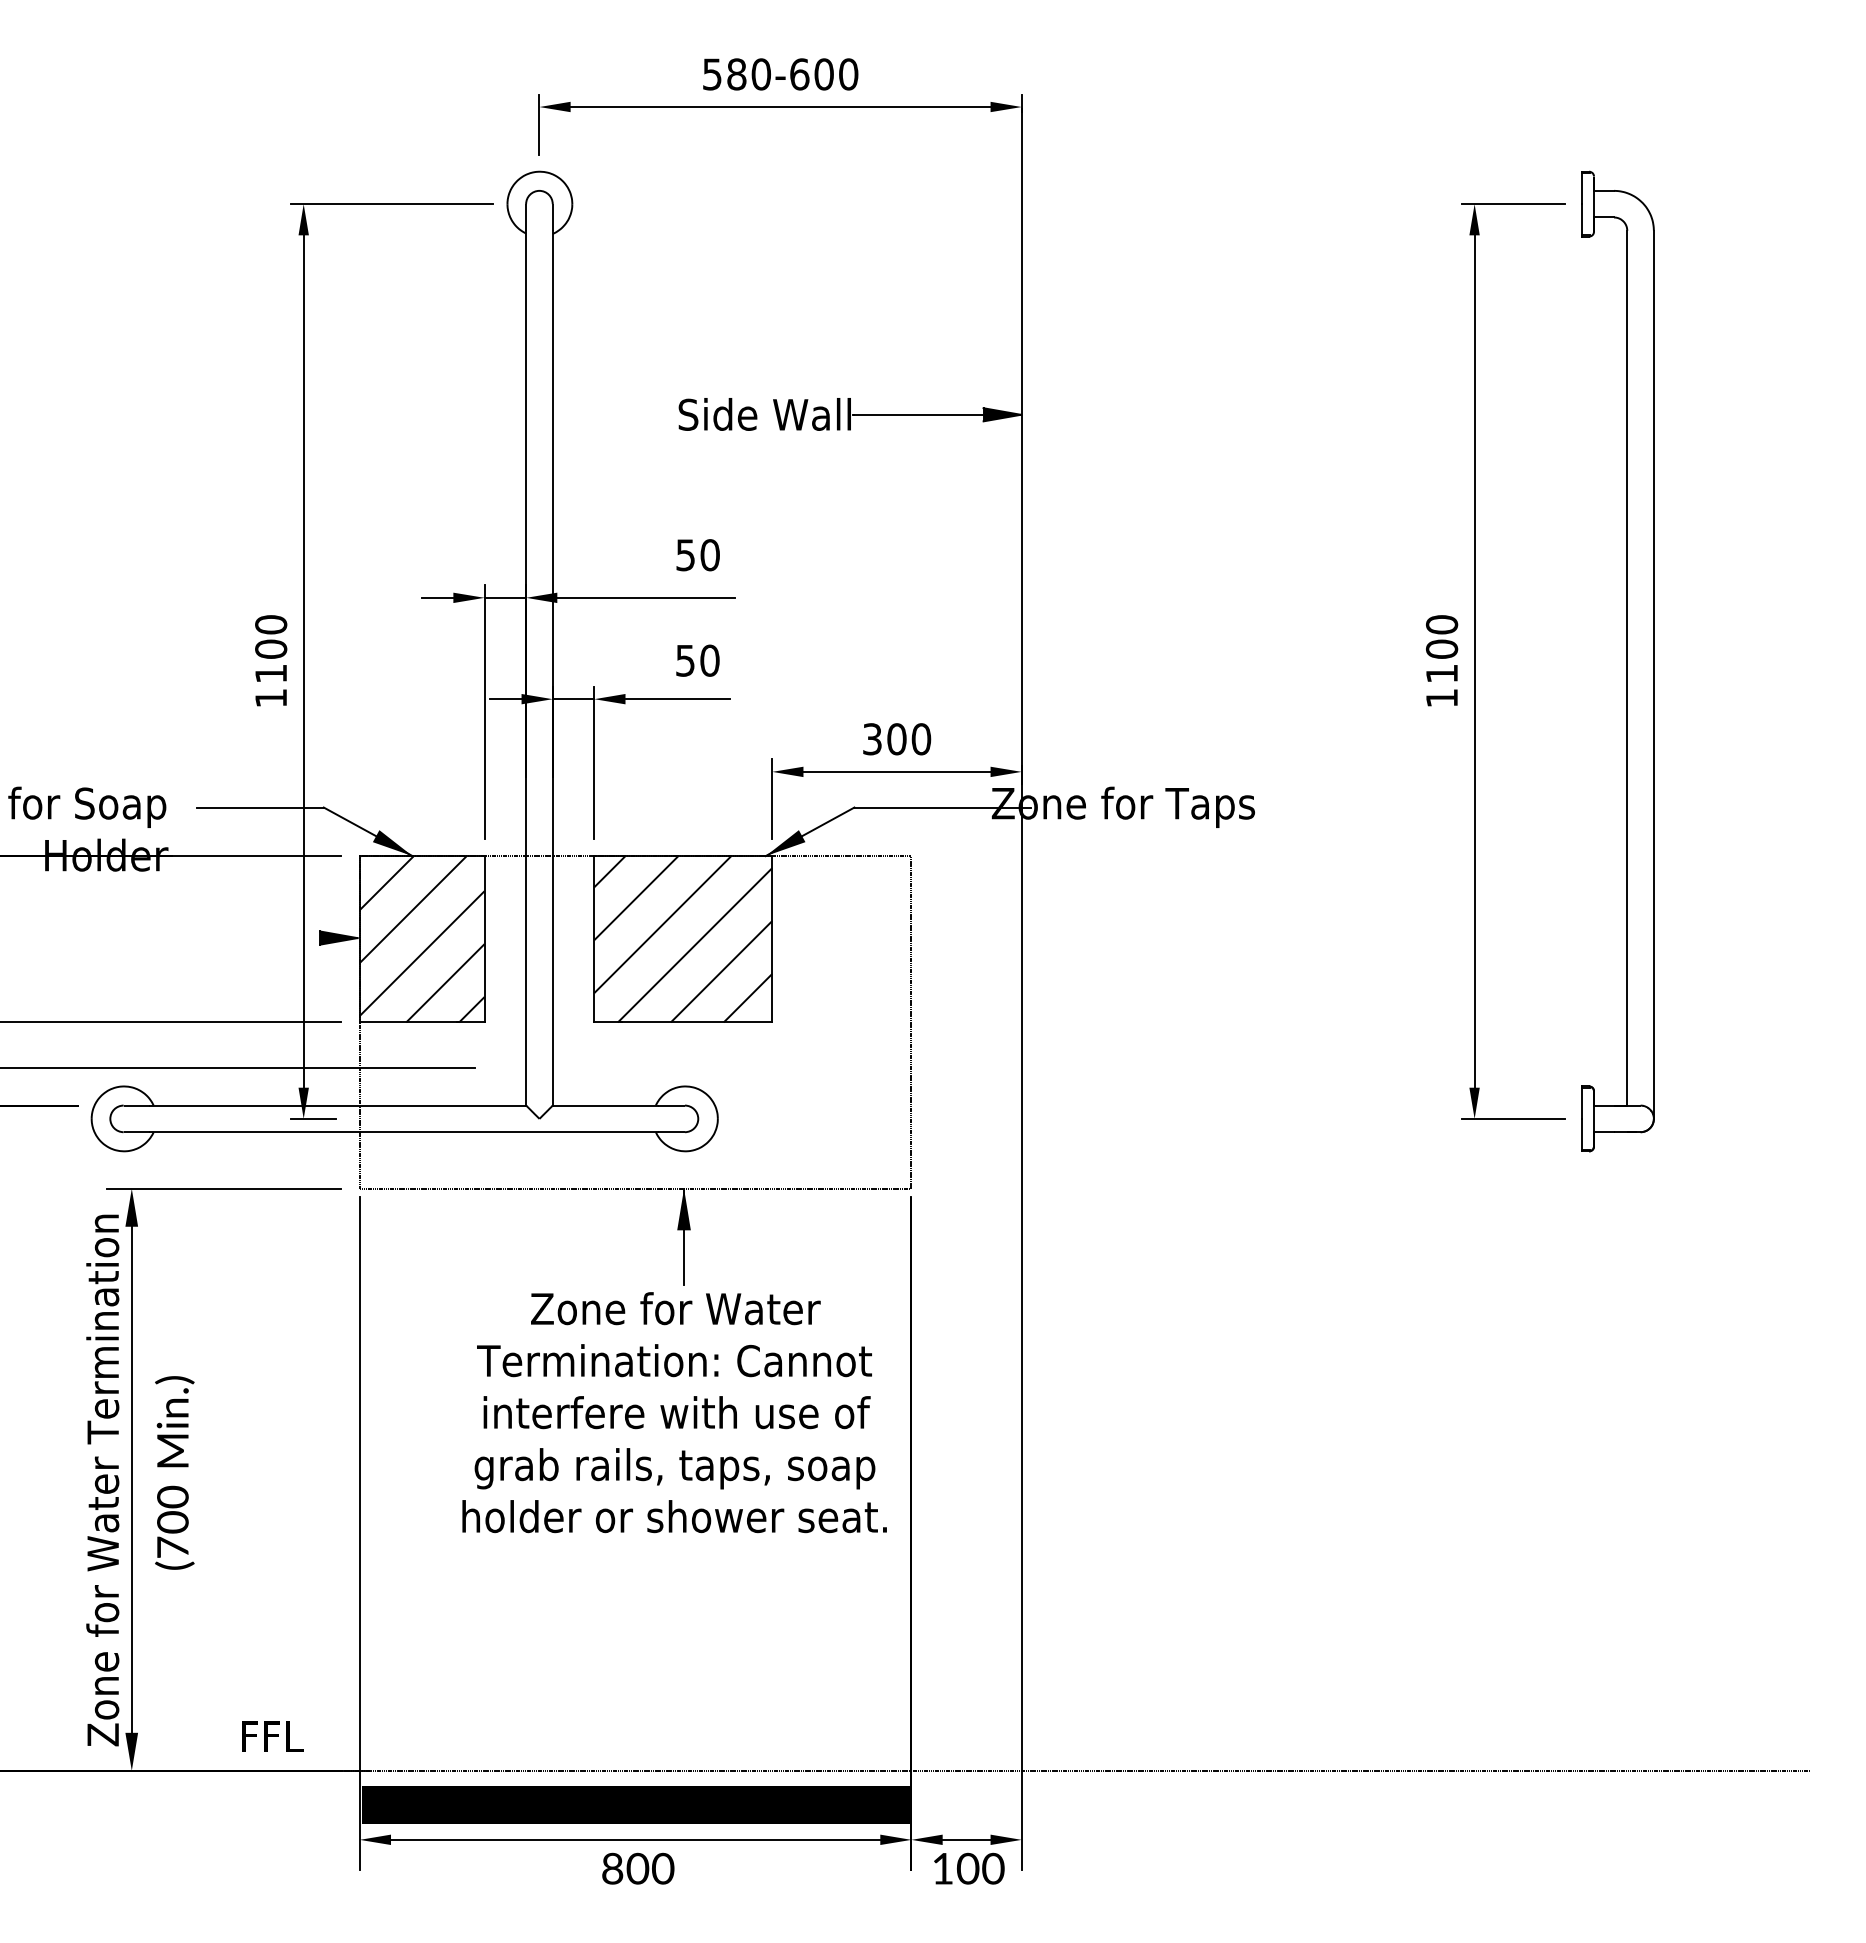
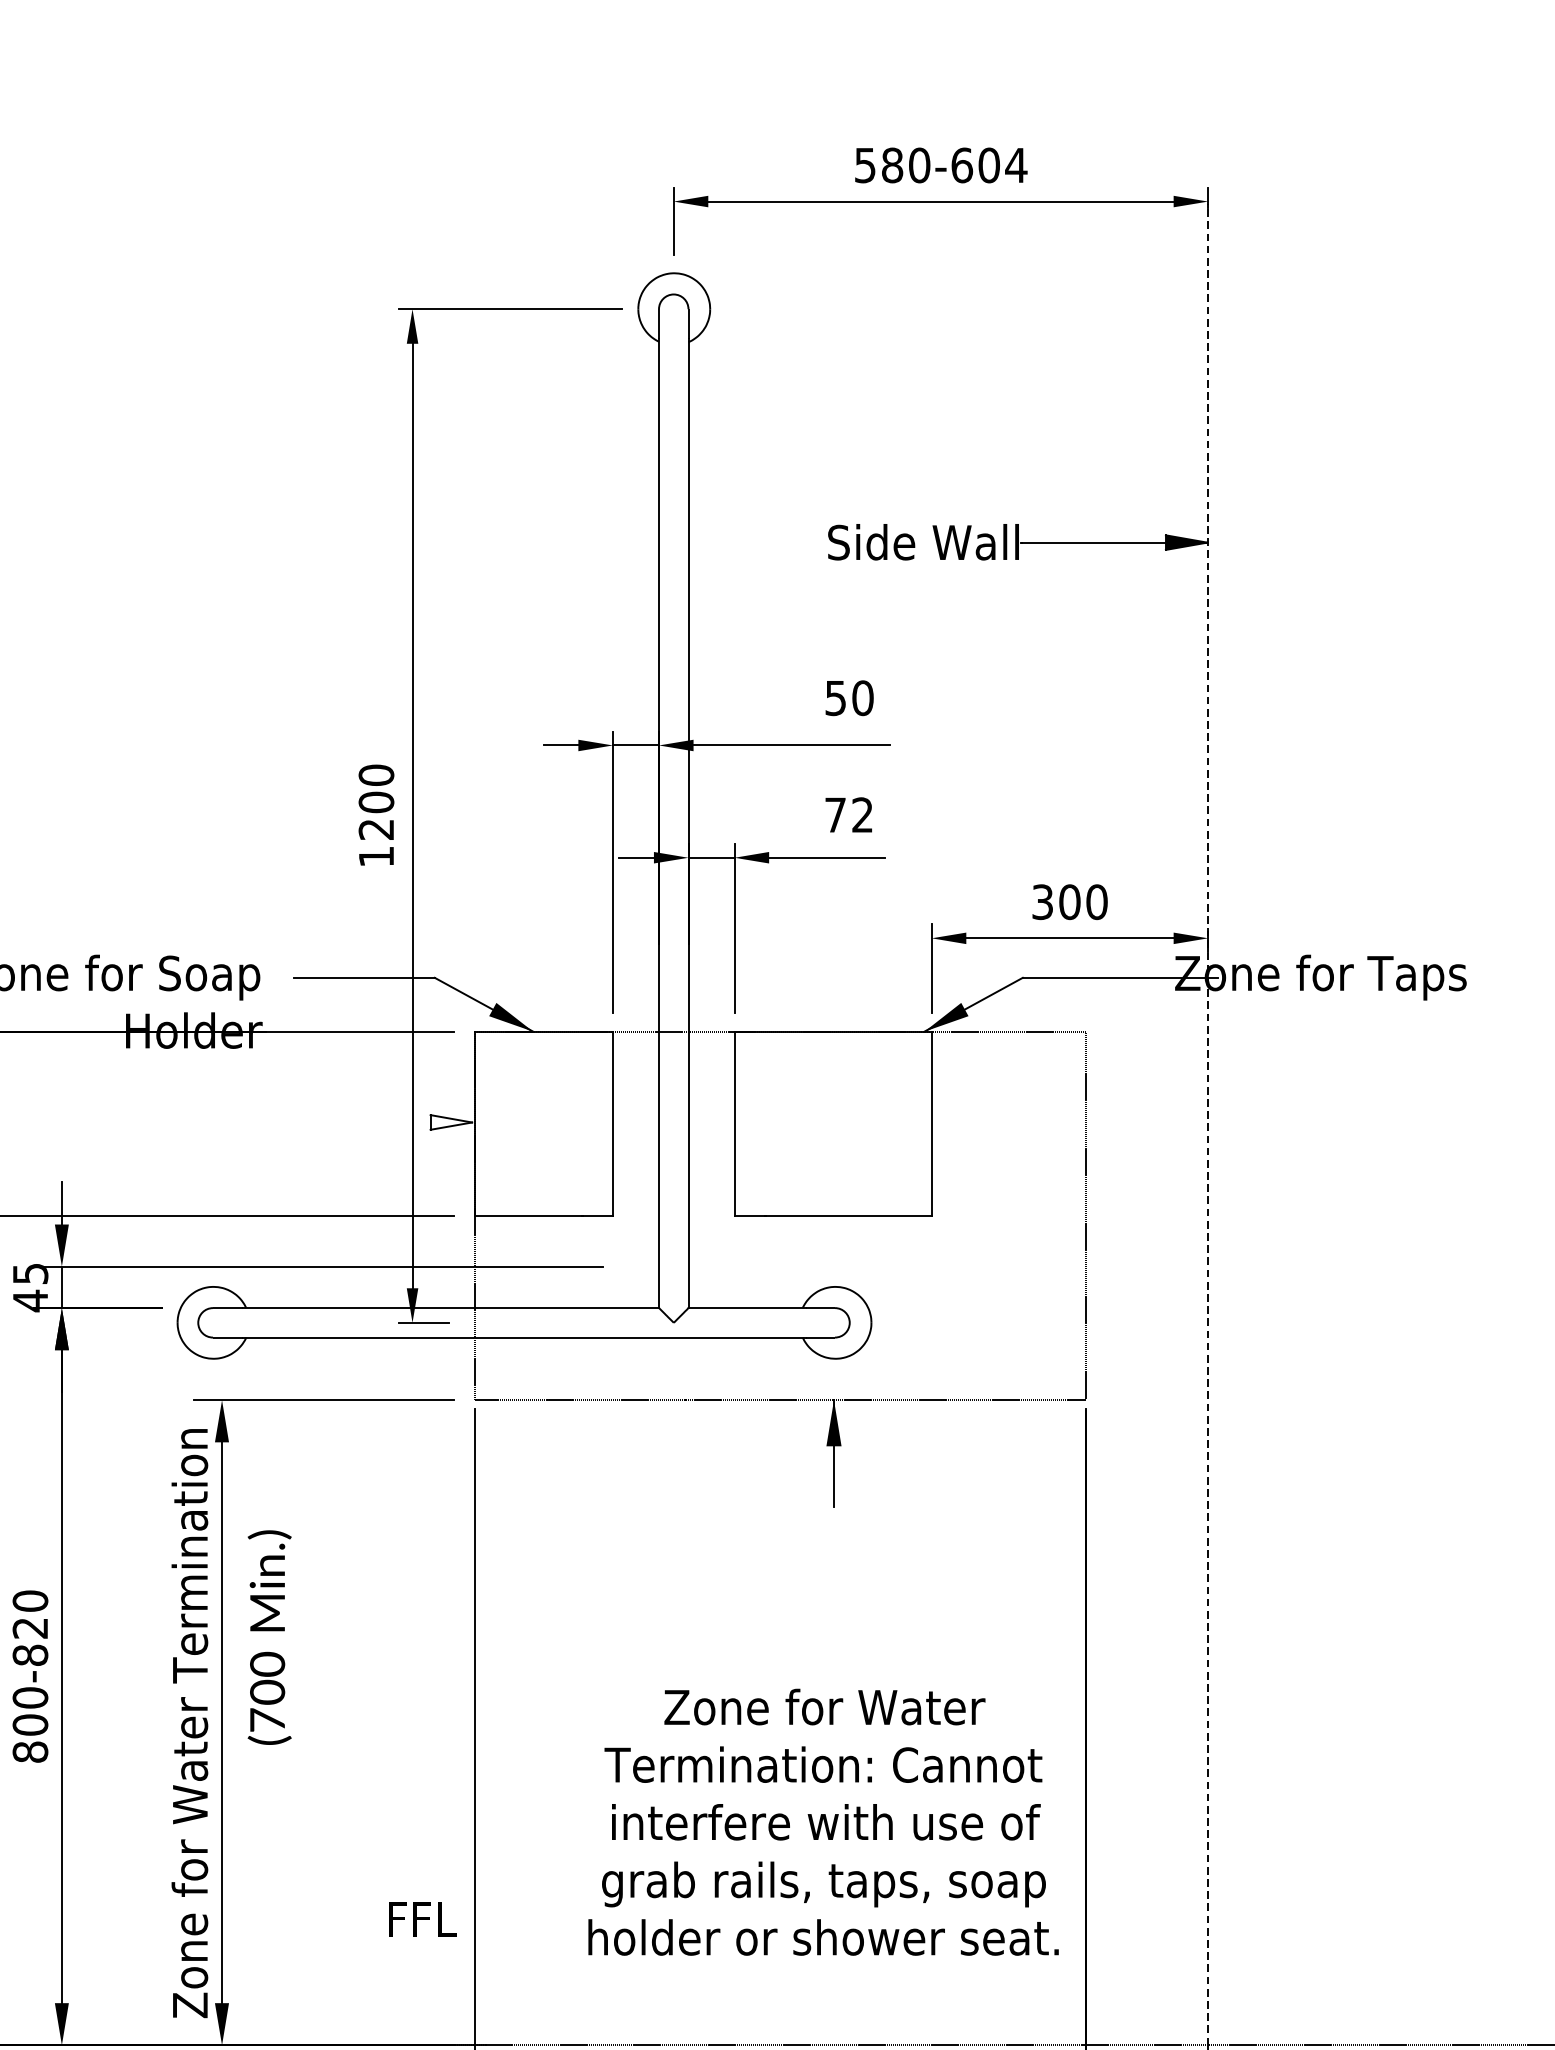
text: (848, 74) -> (1016, 165), 580-600 -> 580-604
text: (697, 660) -> (848, 814), 50 -> 72
text: (270, 674) -> (375, 830), 1100 -> 1200
fill: (338, 937) -> (451, 1121), removed
hatch: (421, 939) -> (543, 1124), removed
hatch: (683, 939) -> (833, 1124), removed
line: (1021, 940) -> (1207, 1125), solid -> dashed
text: (674, 1412) -> (823, 1822), moved
text: (174, 1472) -> (269, 1637), moved
text: (272, 1736) -> (422, 1919), moved

